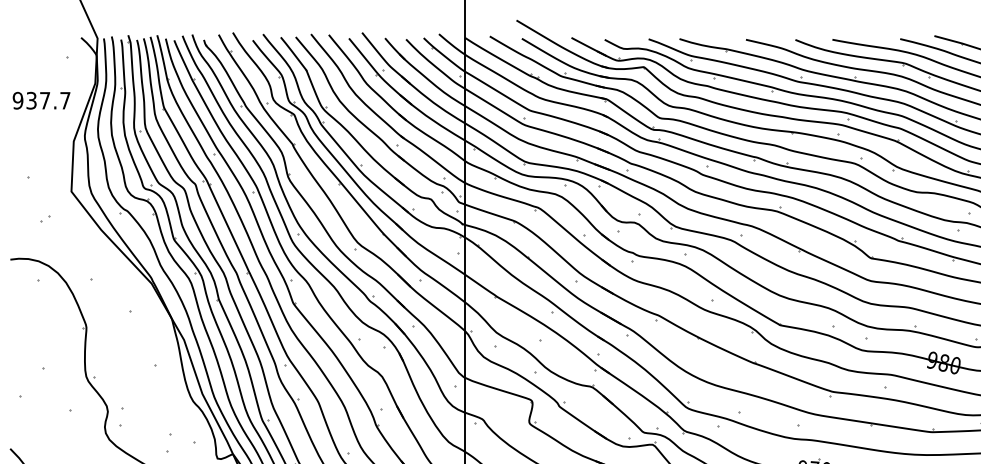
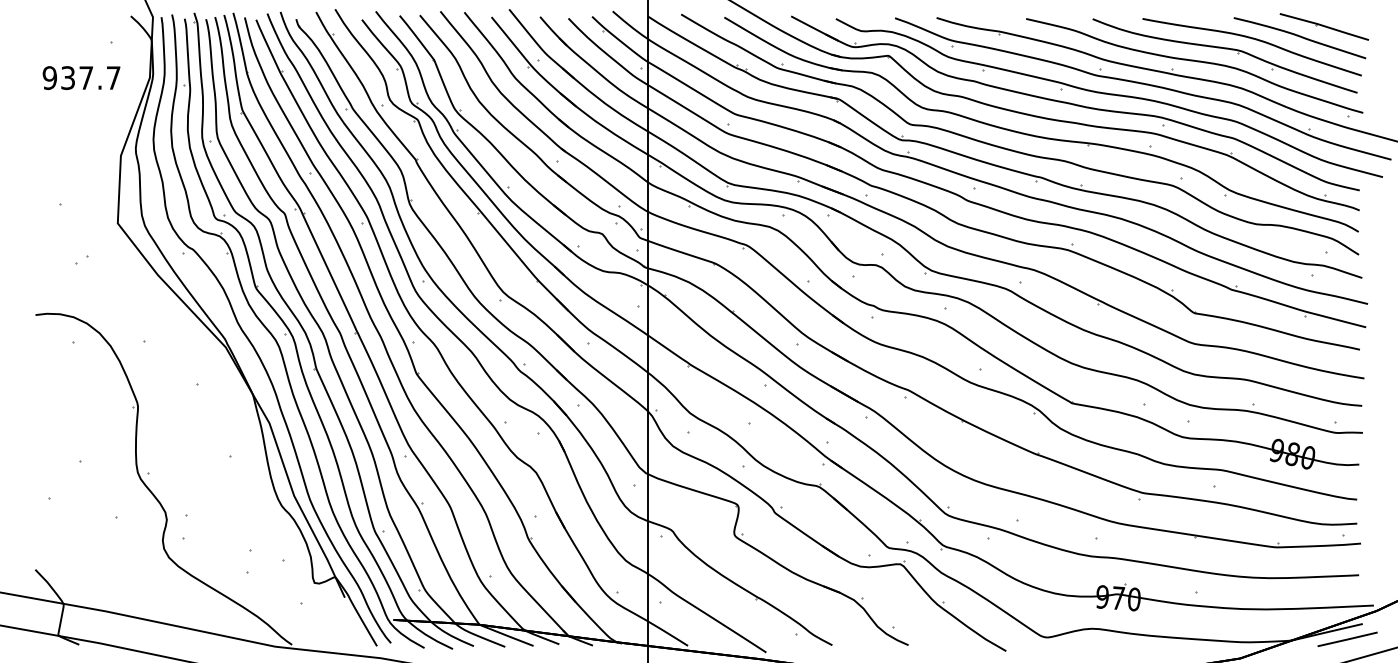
text: (41, 100) -> (81, 77), moved

